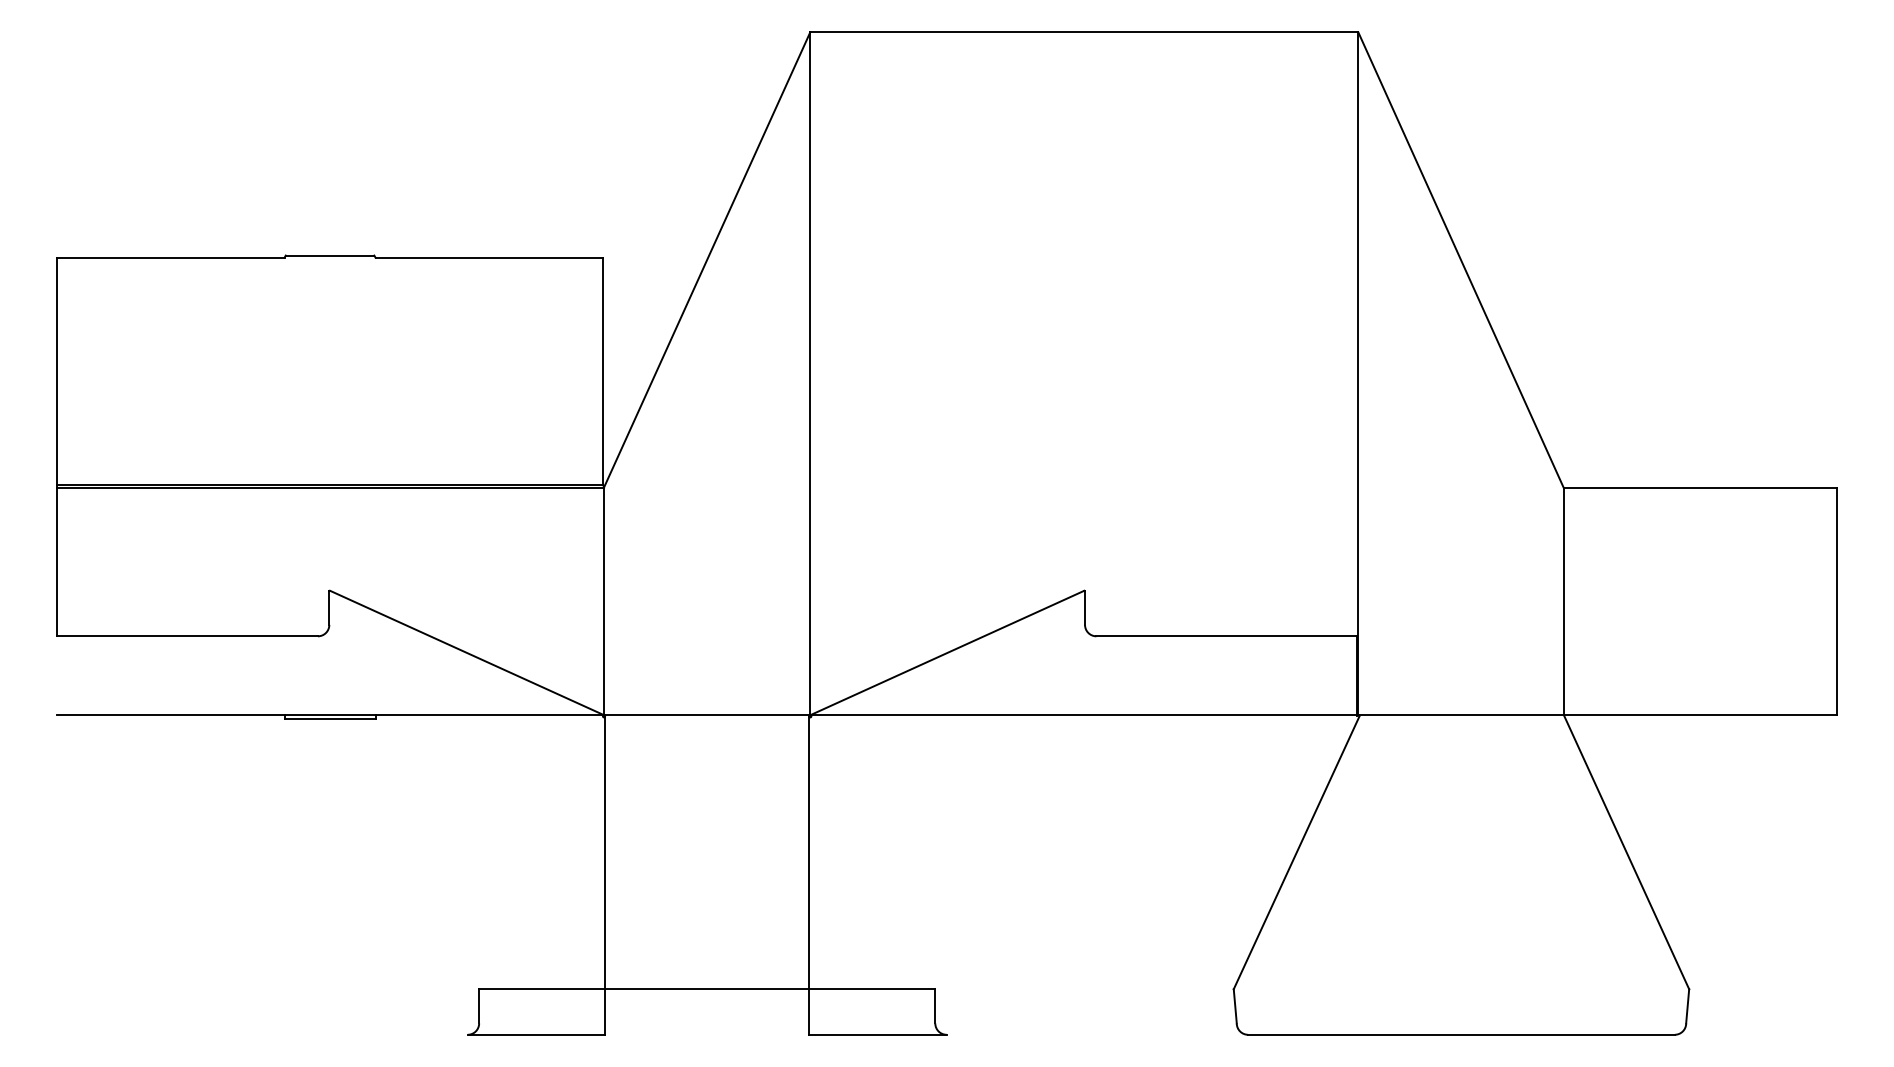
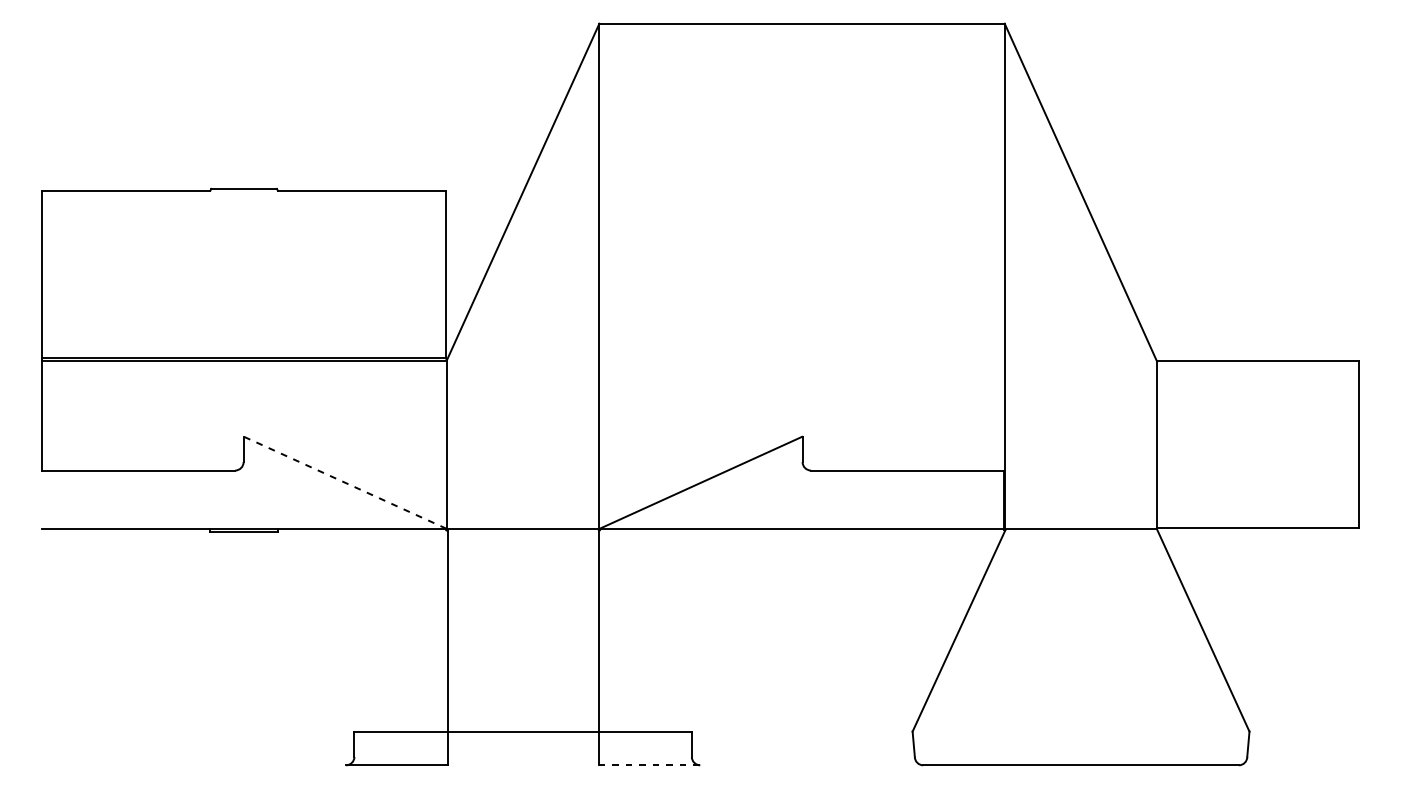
line: (467, 653) -> (345, 483), solid -> dashed
line: (878, 1034) -> (649, 765), solid -> dashed

